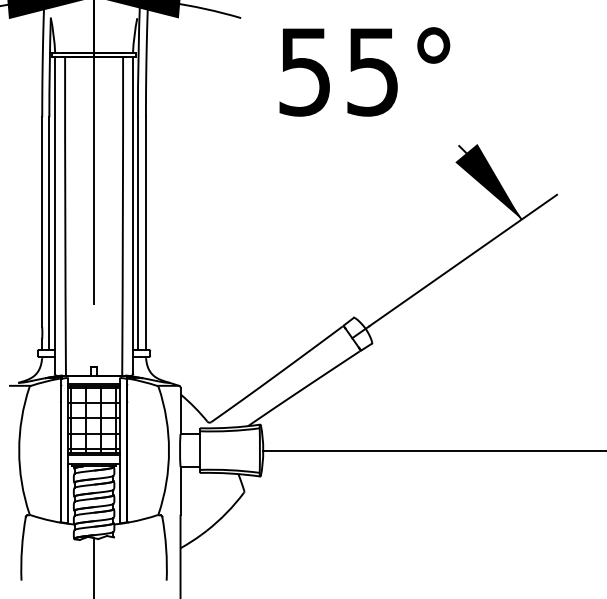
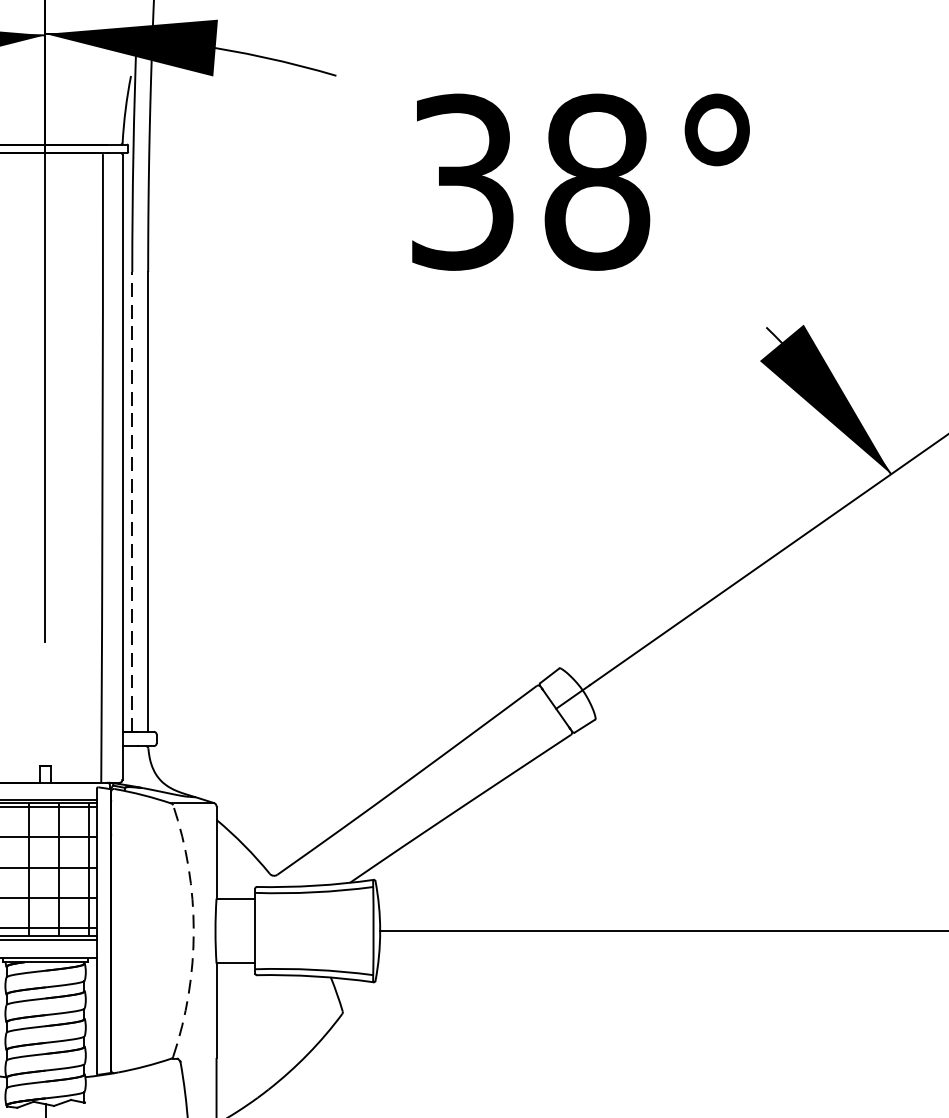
text: (339, 71) -> (530, 181), 55° -> 38°
line: (137, 233) -> (131, 501), solid -> dashed
arc: (169, 450) -> (194, 930), solid -> dashed

